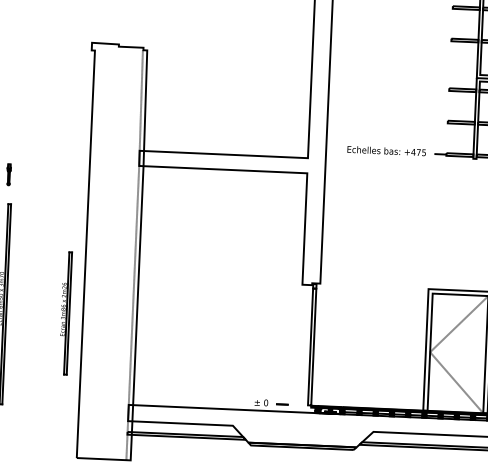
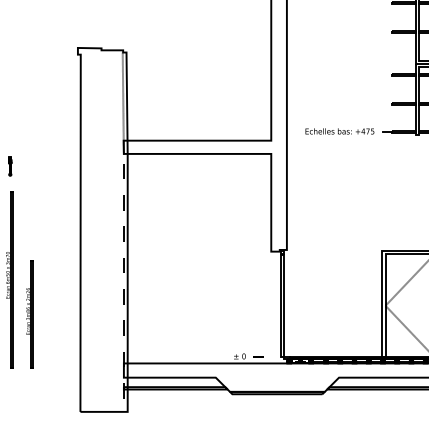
part: (64, 313) -> (29, 314), moved

